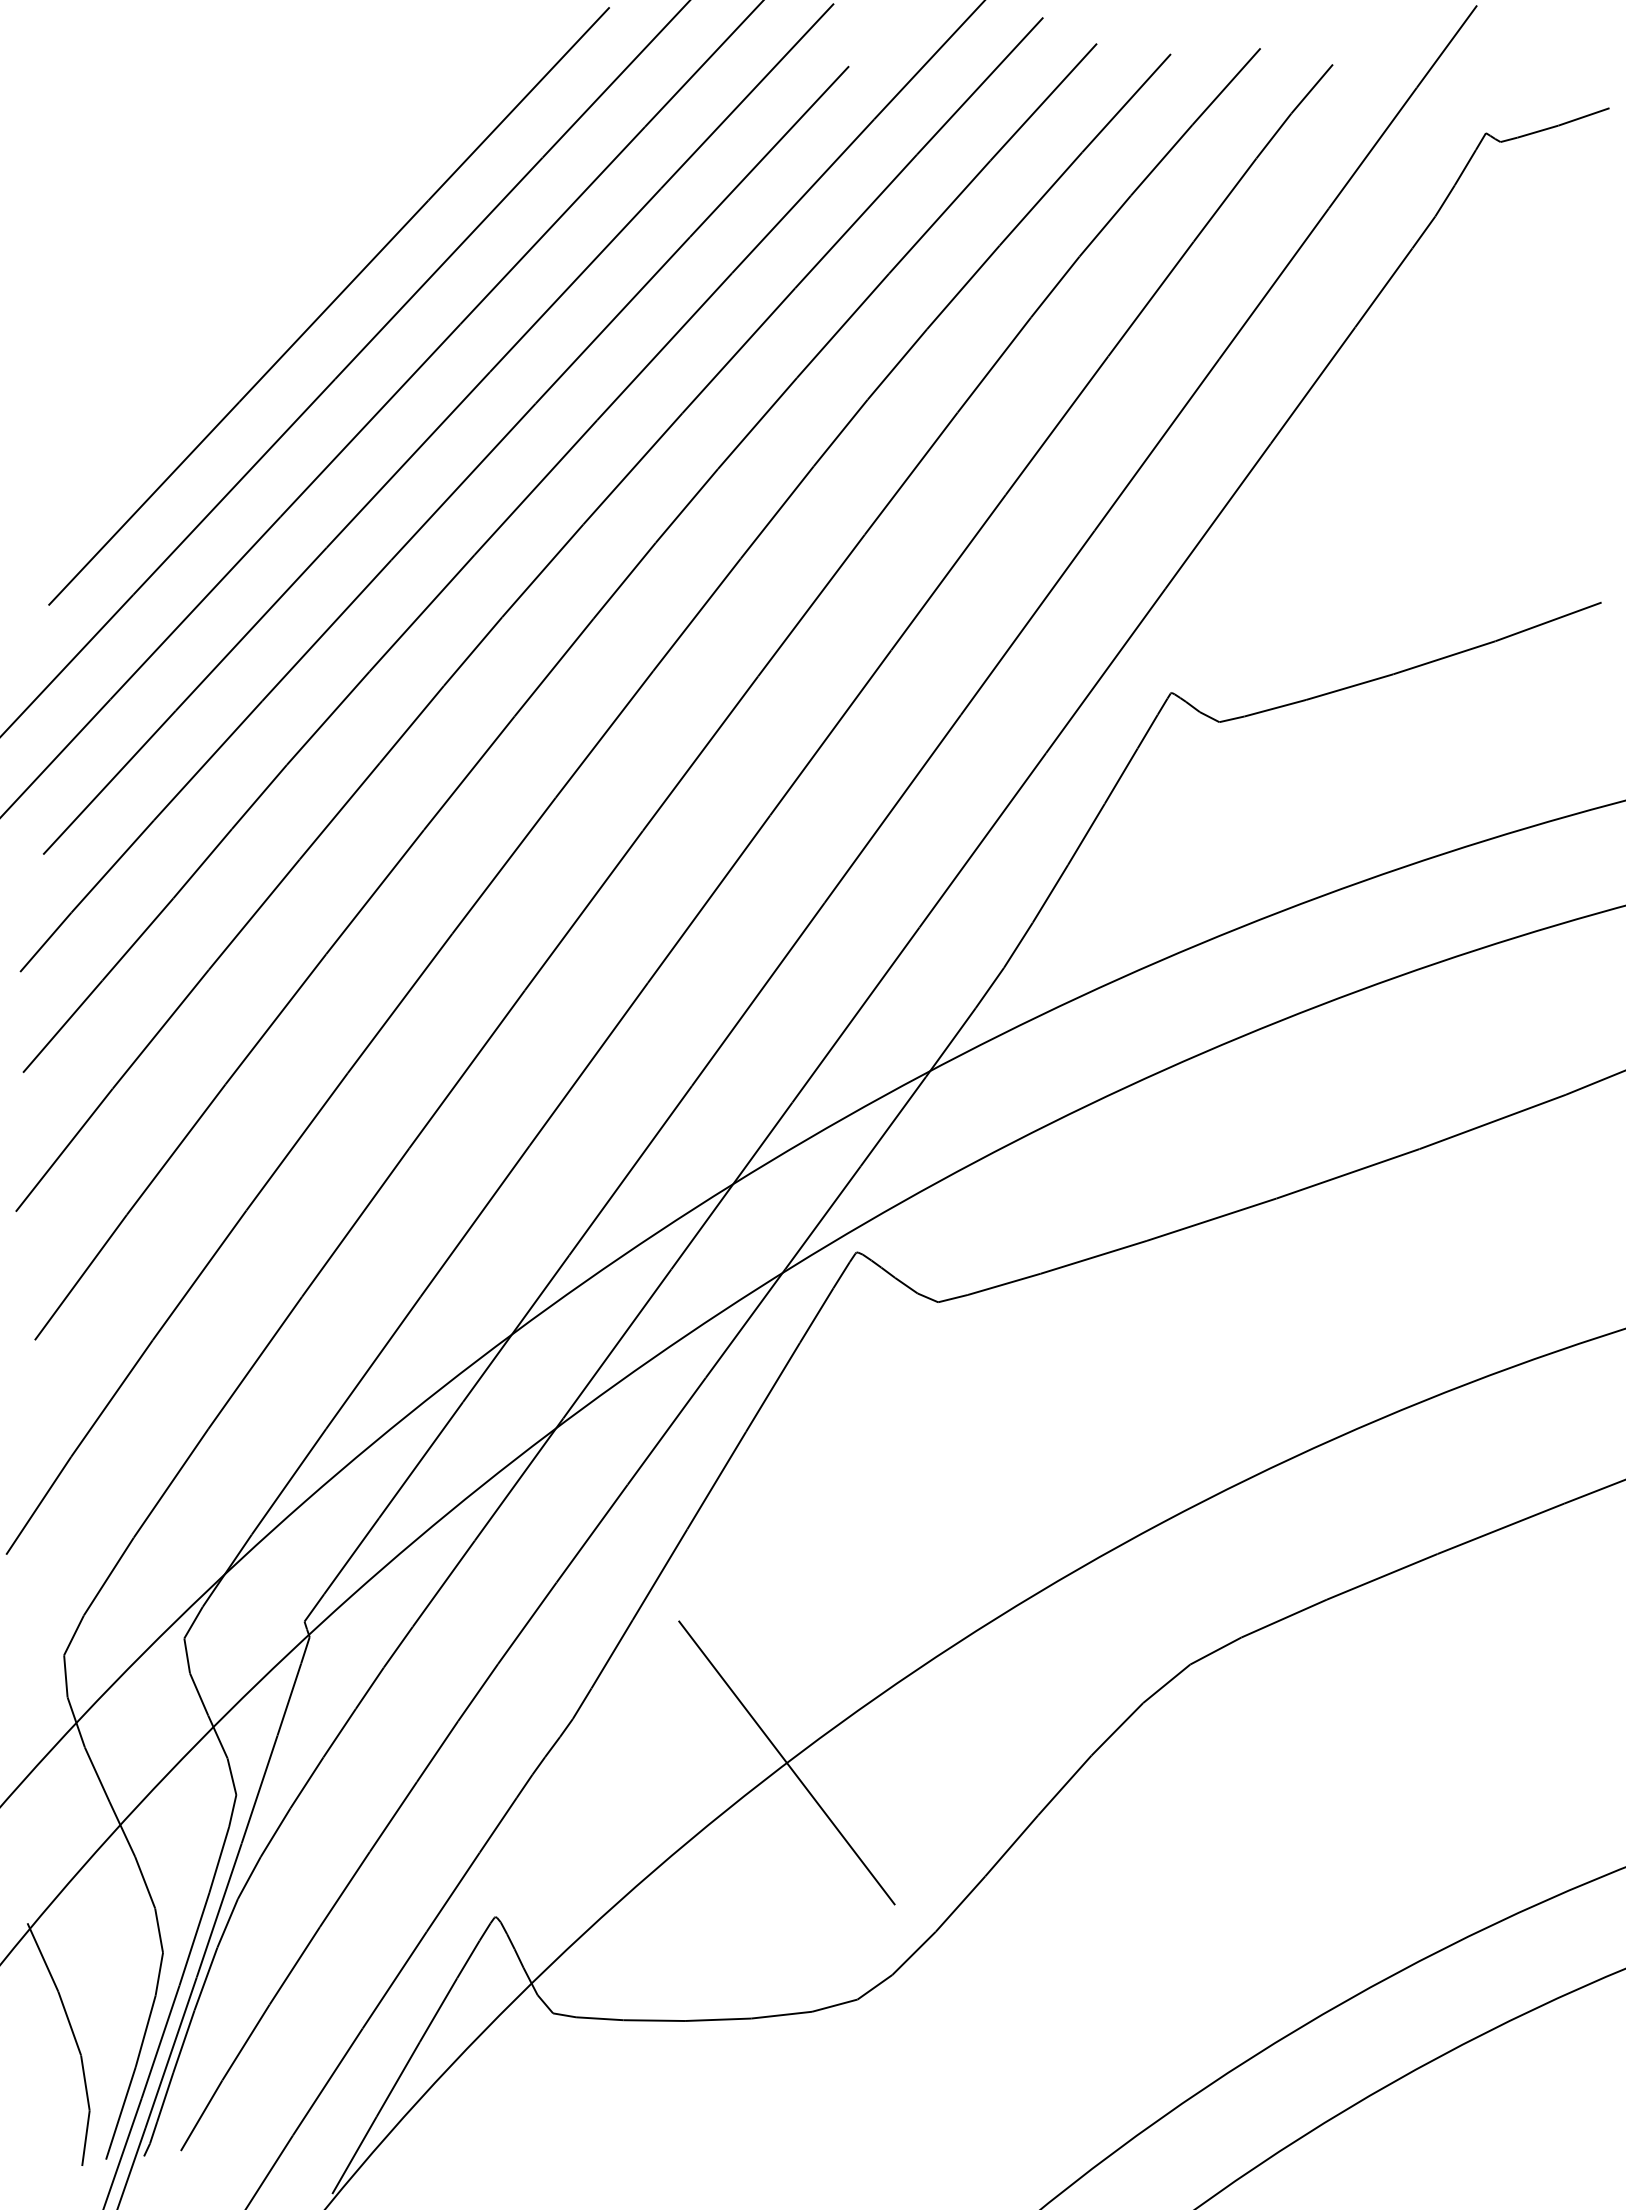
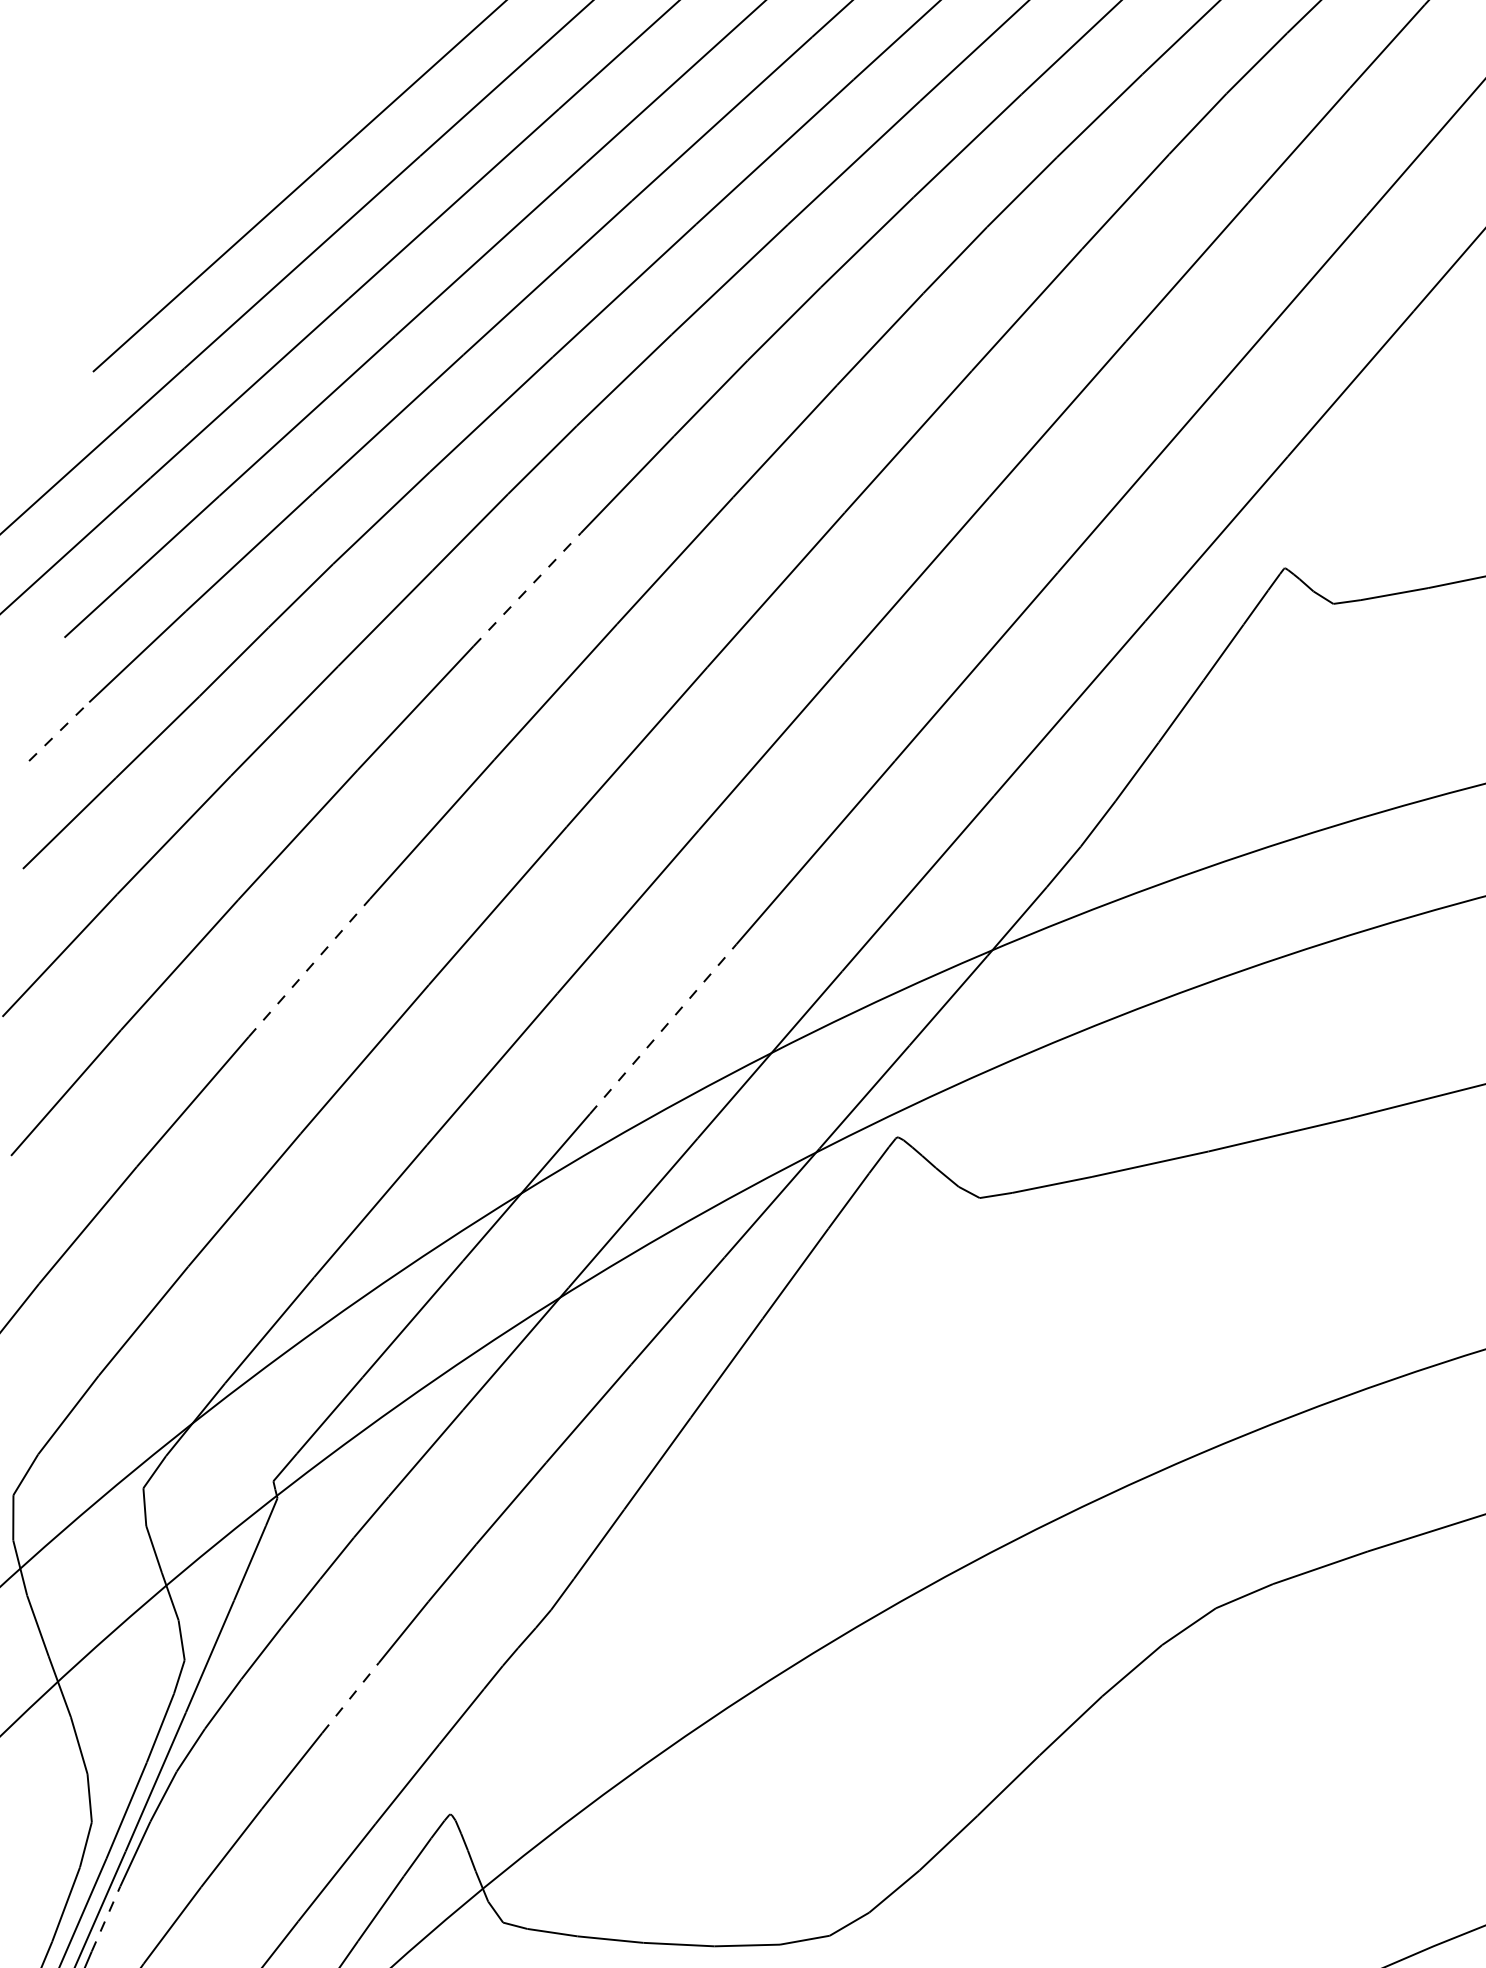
line: (469, 773) -> (527, 590), solid -> dashed
line: (46, 941) -> (59, 730), solid -> dashed
line: (297, 1141) -> (309, 967), solid -> dashed
line: (630, 1170) -> (663, 1029), solid -> dashed
line: (786, 1762) -> (775, 1675), removed
line: (393, 1816) -> (350, 1697), solid -> dashed
line: (184, 2041) -> (106, 1918), solid -> dashed

